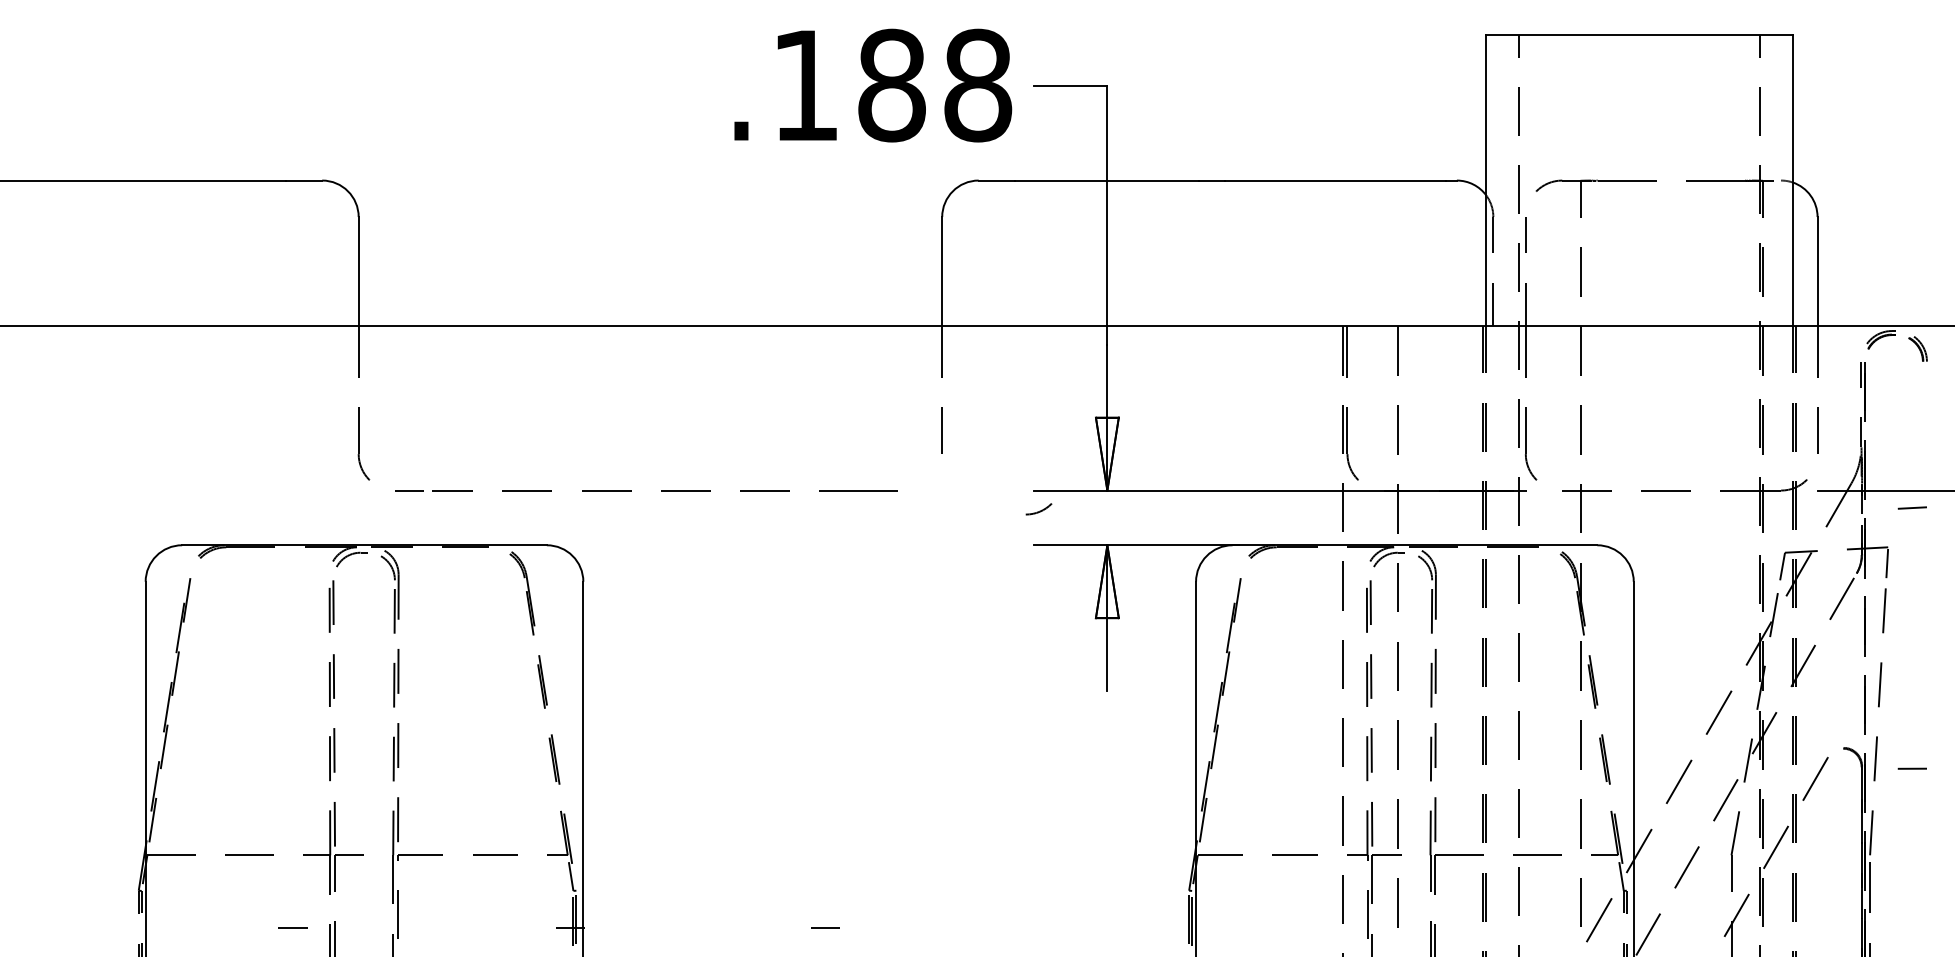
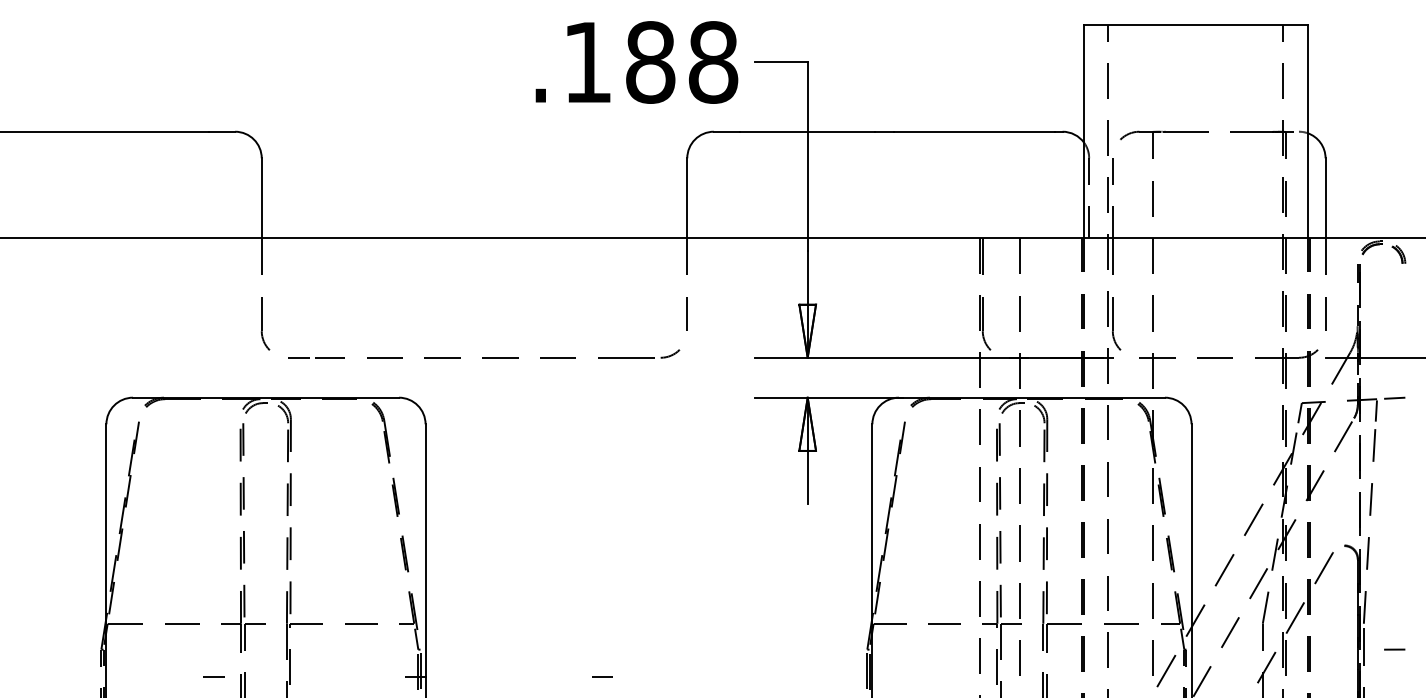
line: (1911, 507) -> (1394, 397), moved
arc: (1039, 510) -> (670, 354), moved
line: (1911, 768) -> (1394, 649), moved

